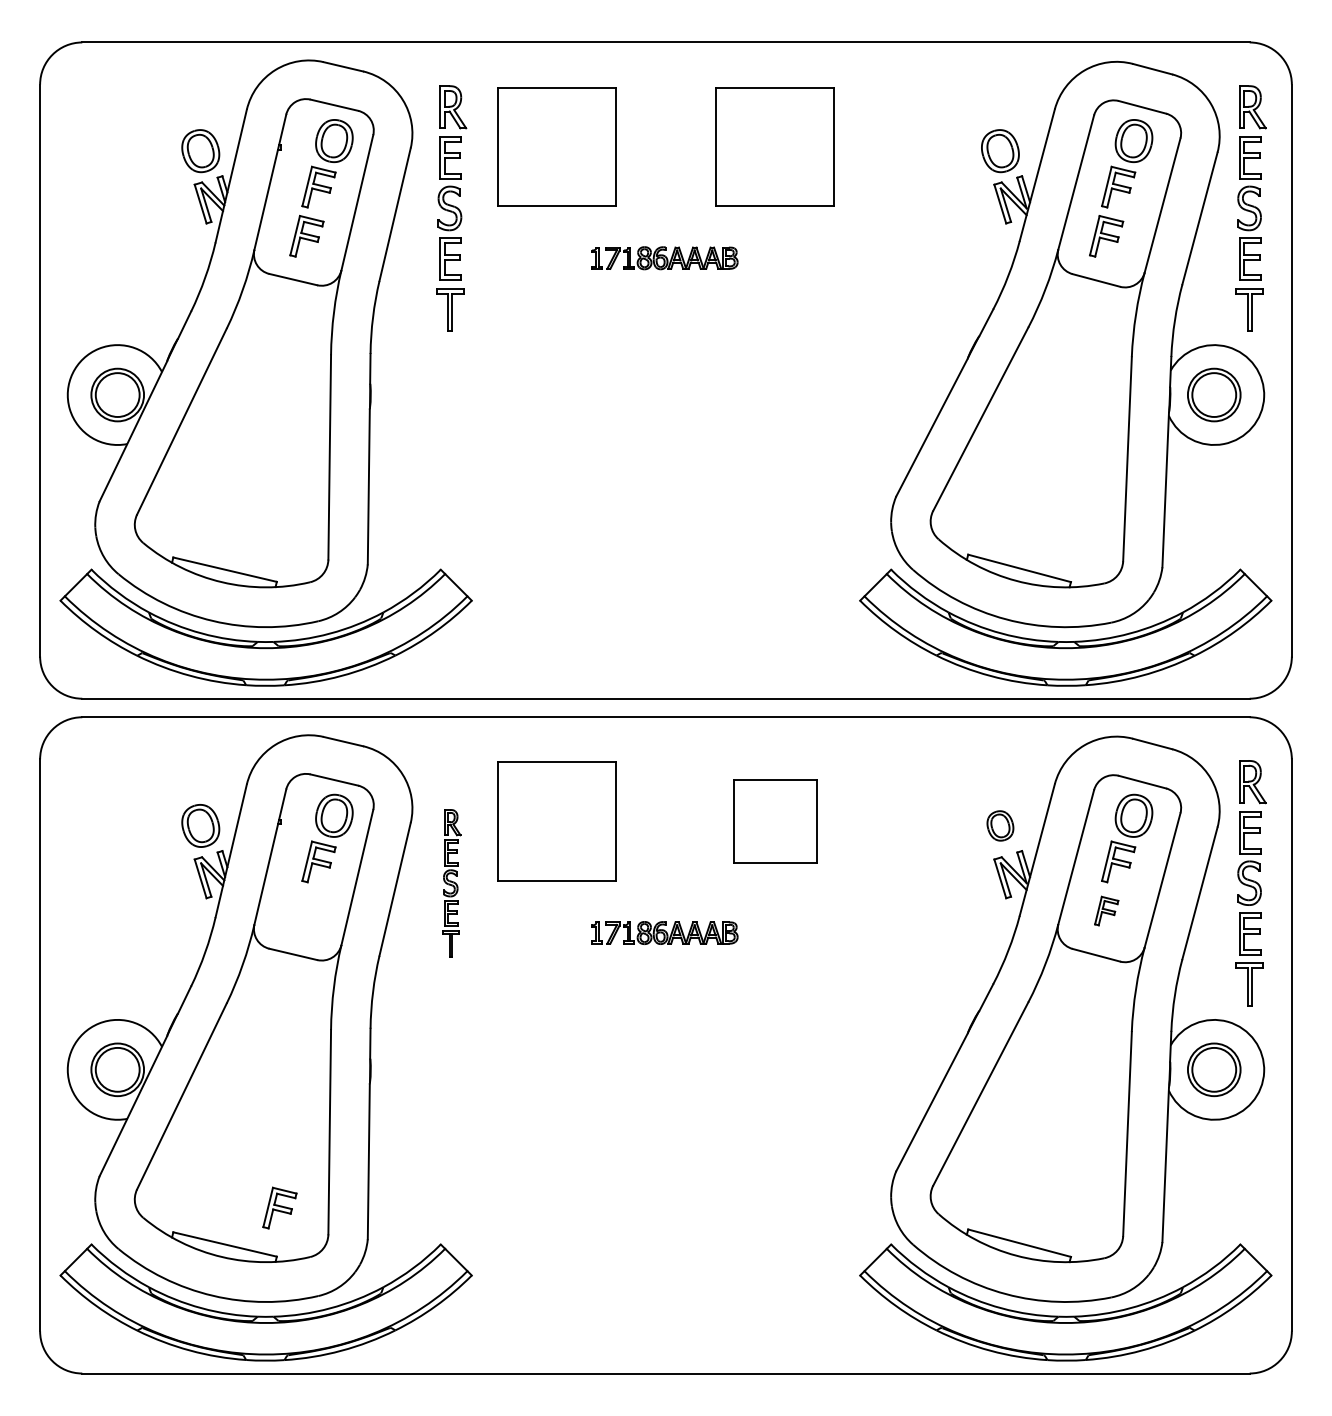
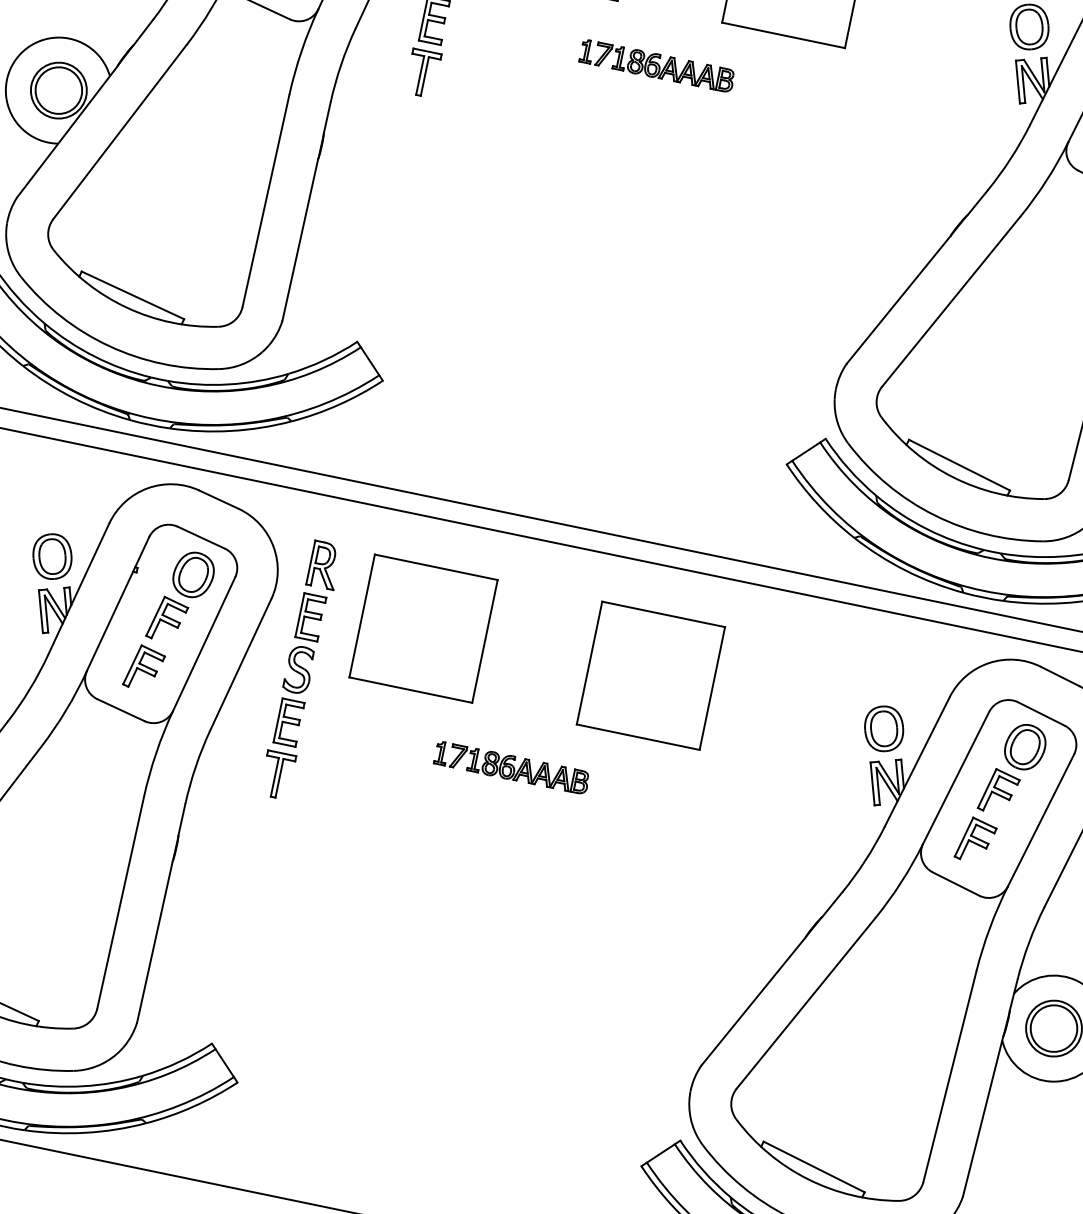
part: (774, 821) -> (650, 675), size x1.43
part: (1000, 825) -> (884, 728), size x1.43
part: (451, 883) -> (300, 670), size x1.67
part: (1106, 910) -> (976, 839), size x1.43
part: (279, 1207) -> (144, 667), moved

